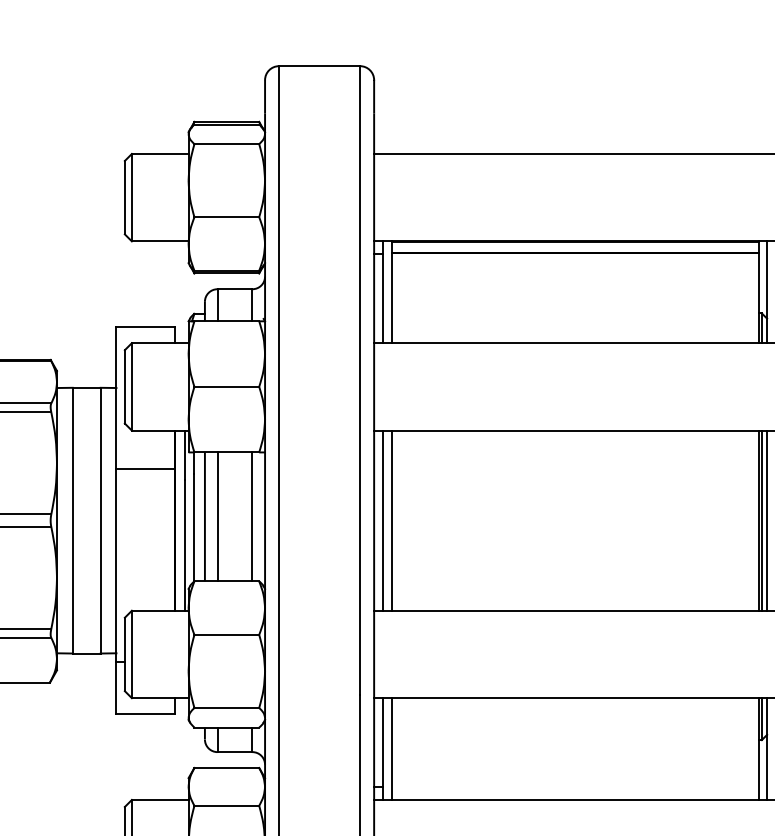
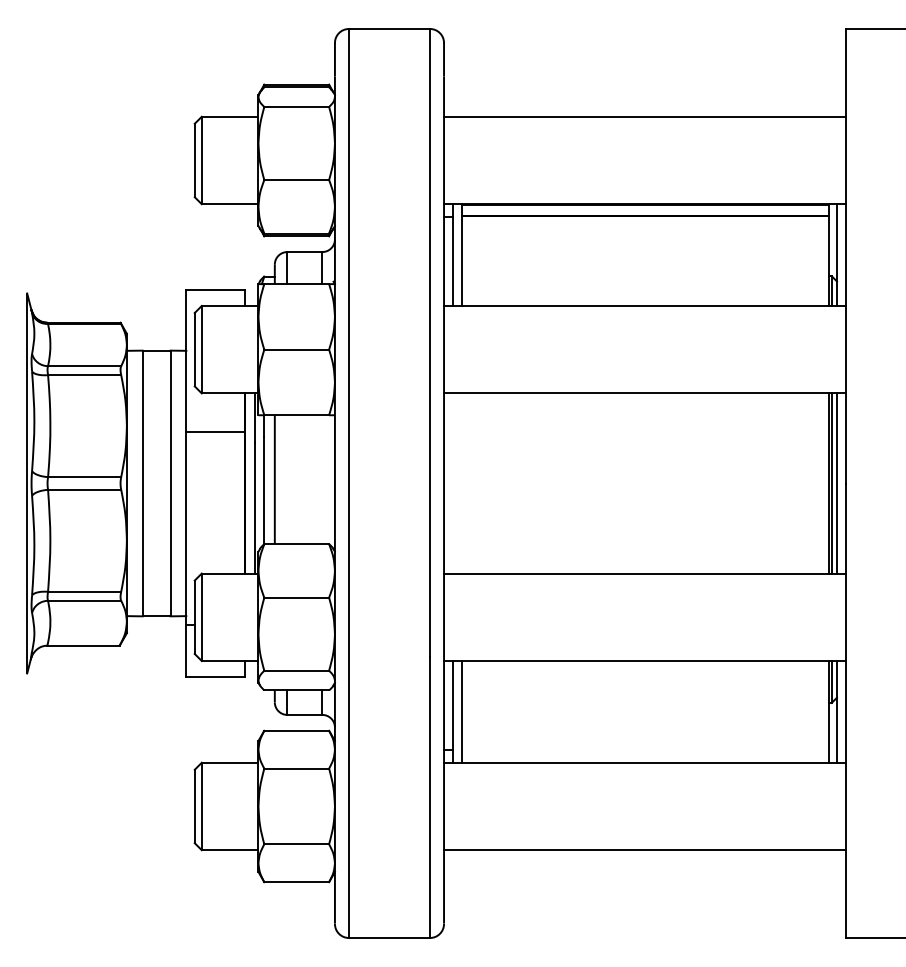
line: (217, 516) -> (287, 479), removed
line: (252, 516) -> (322, 479), removed
line: (382, 520) -> (452, 483), removed
line: (391, 520) -> (461, 483), removed

